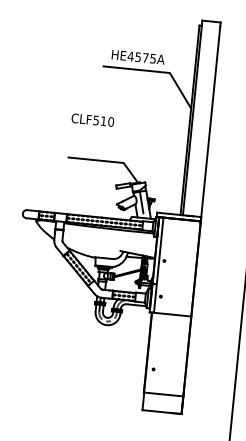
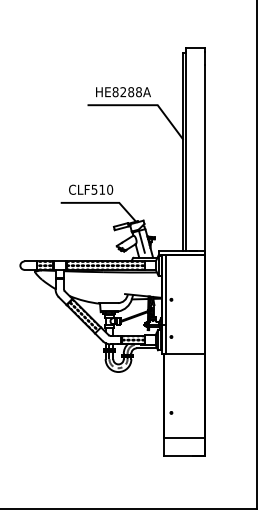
text: (141, 57) -> (126, 92), HE4575A -> HE8288A
text: (93, 119) -> (91, 189), moved

